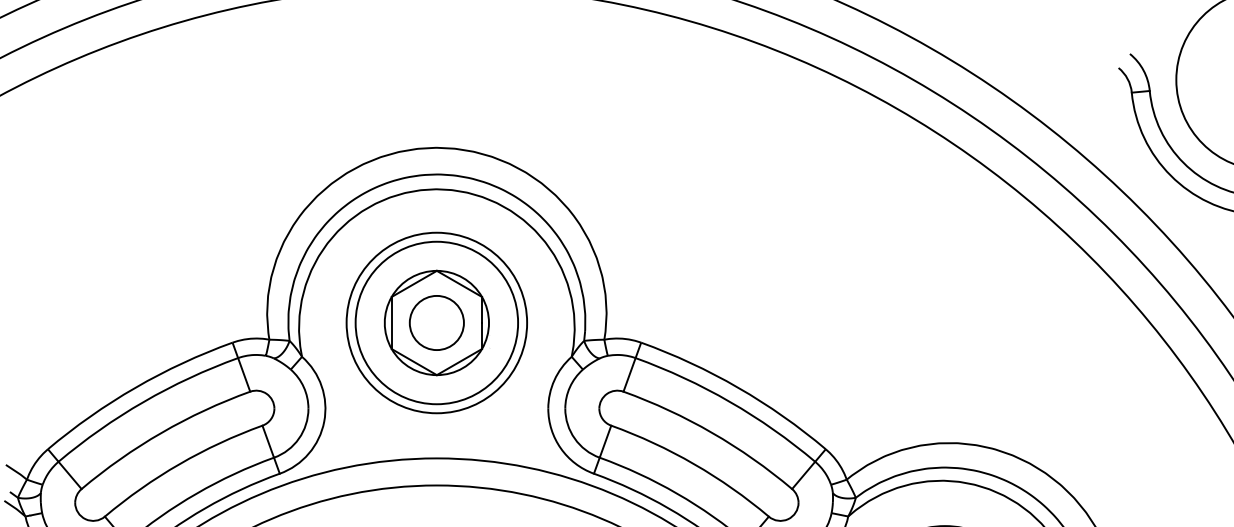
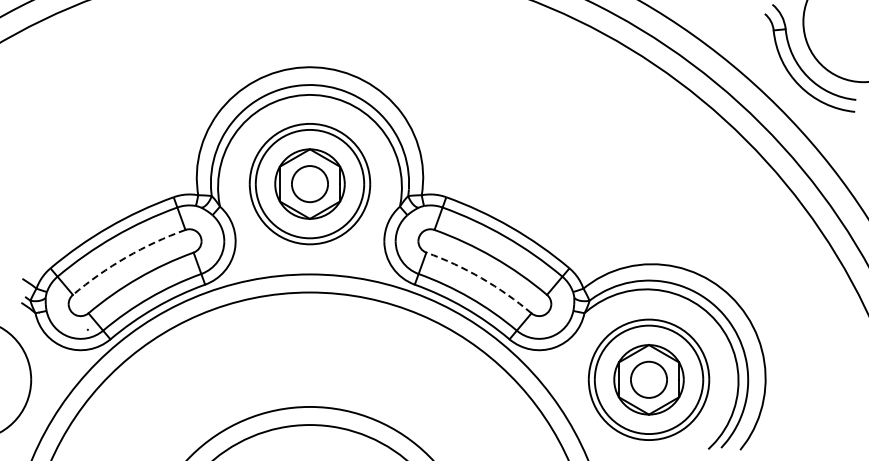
arc: (161, 432) -> (126, 257), solid -> dashed
arc: (693, 464) -> (481, 278), solid -> dashed

